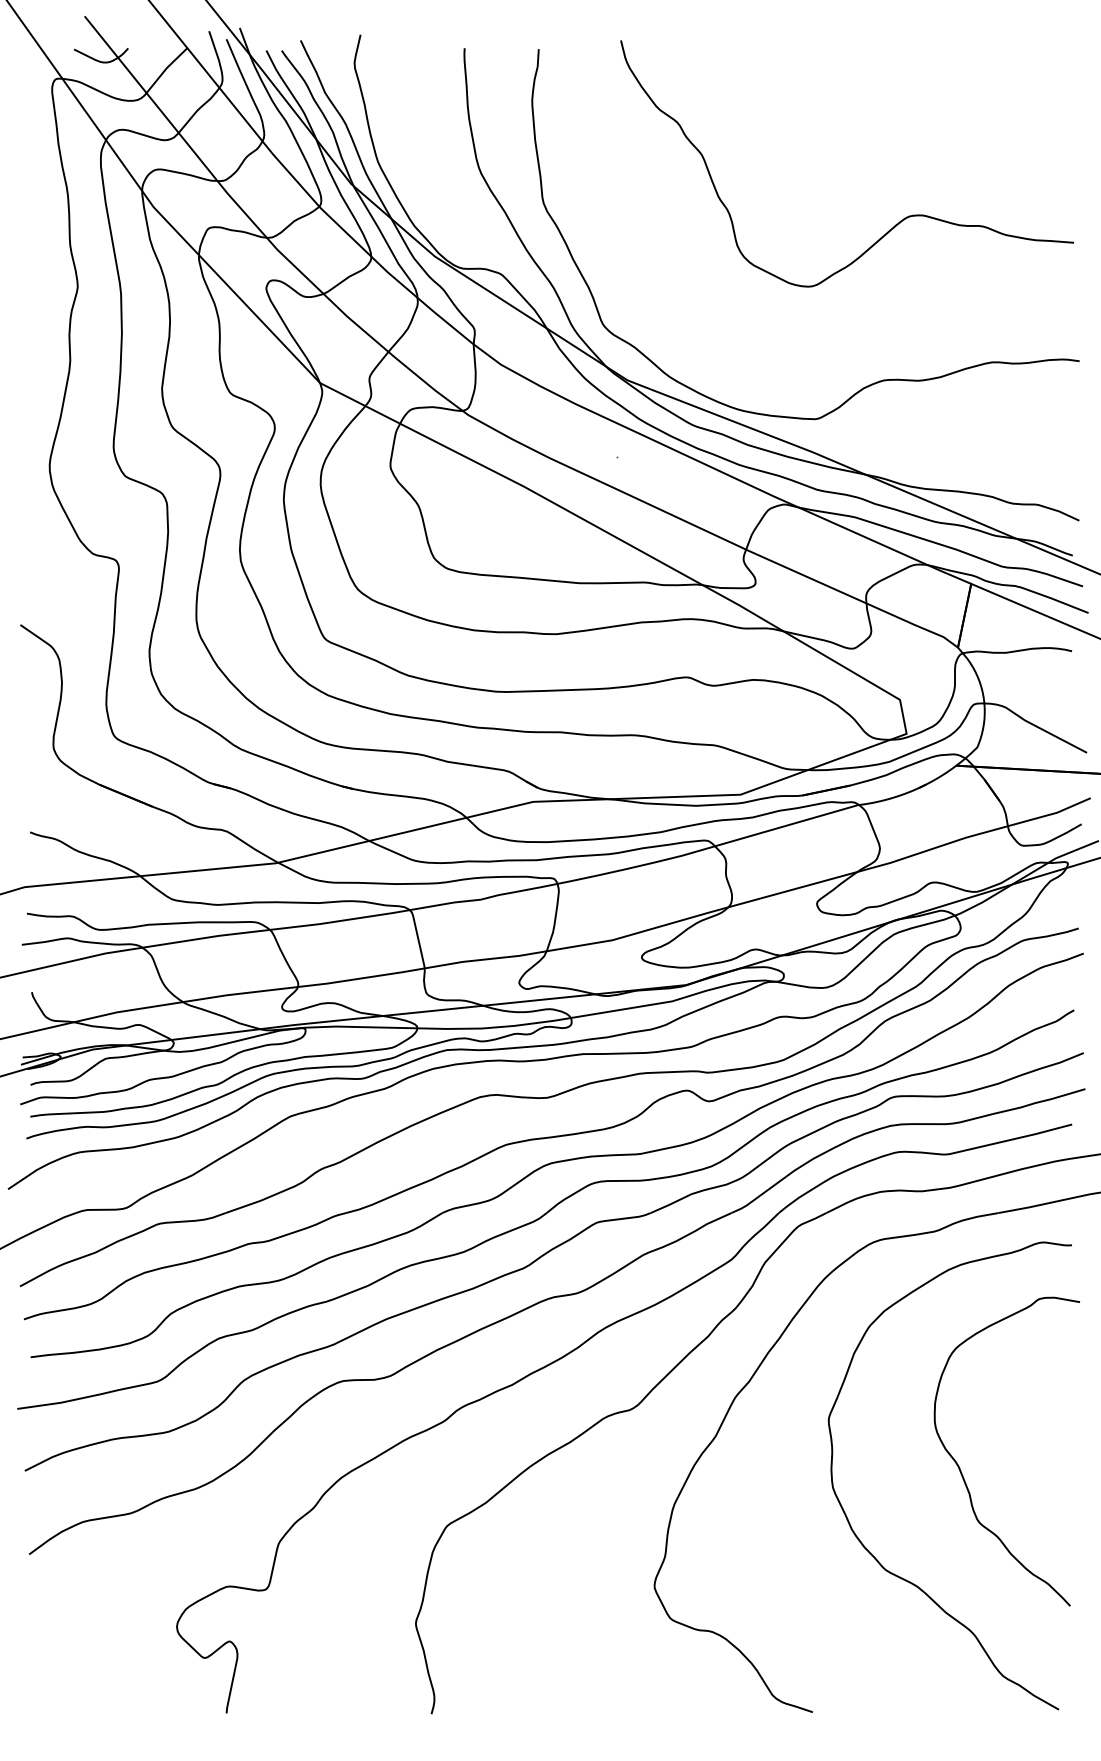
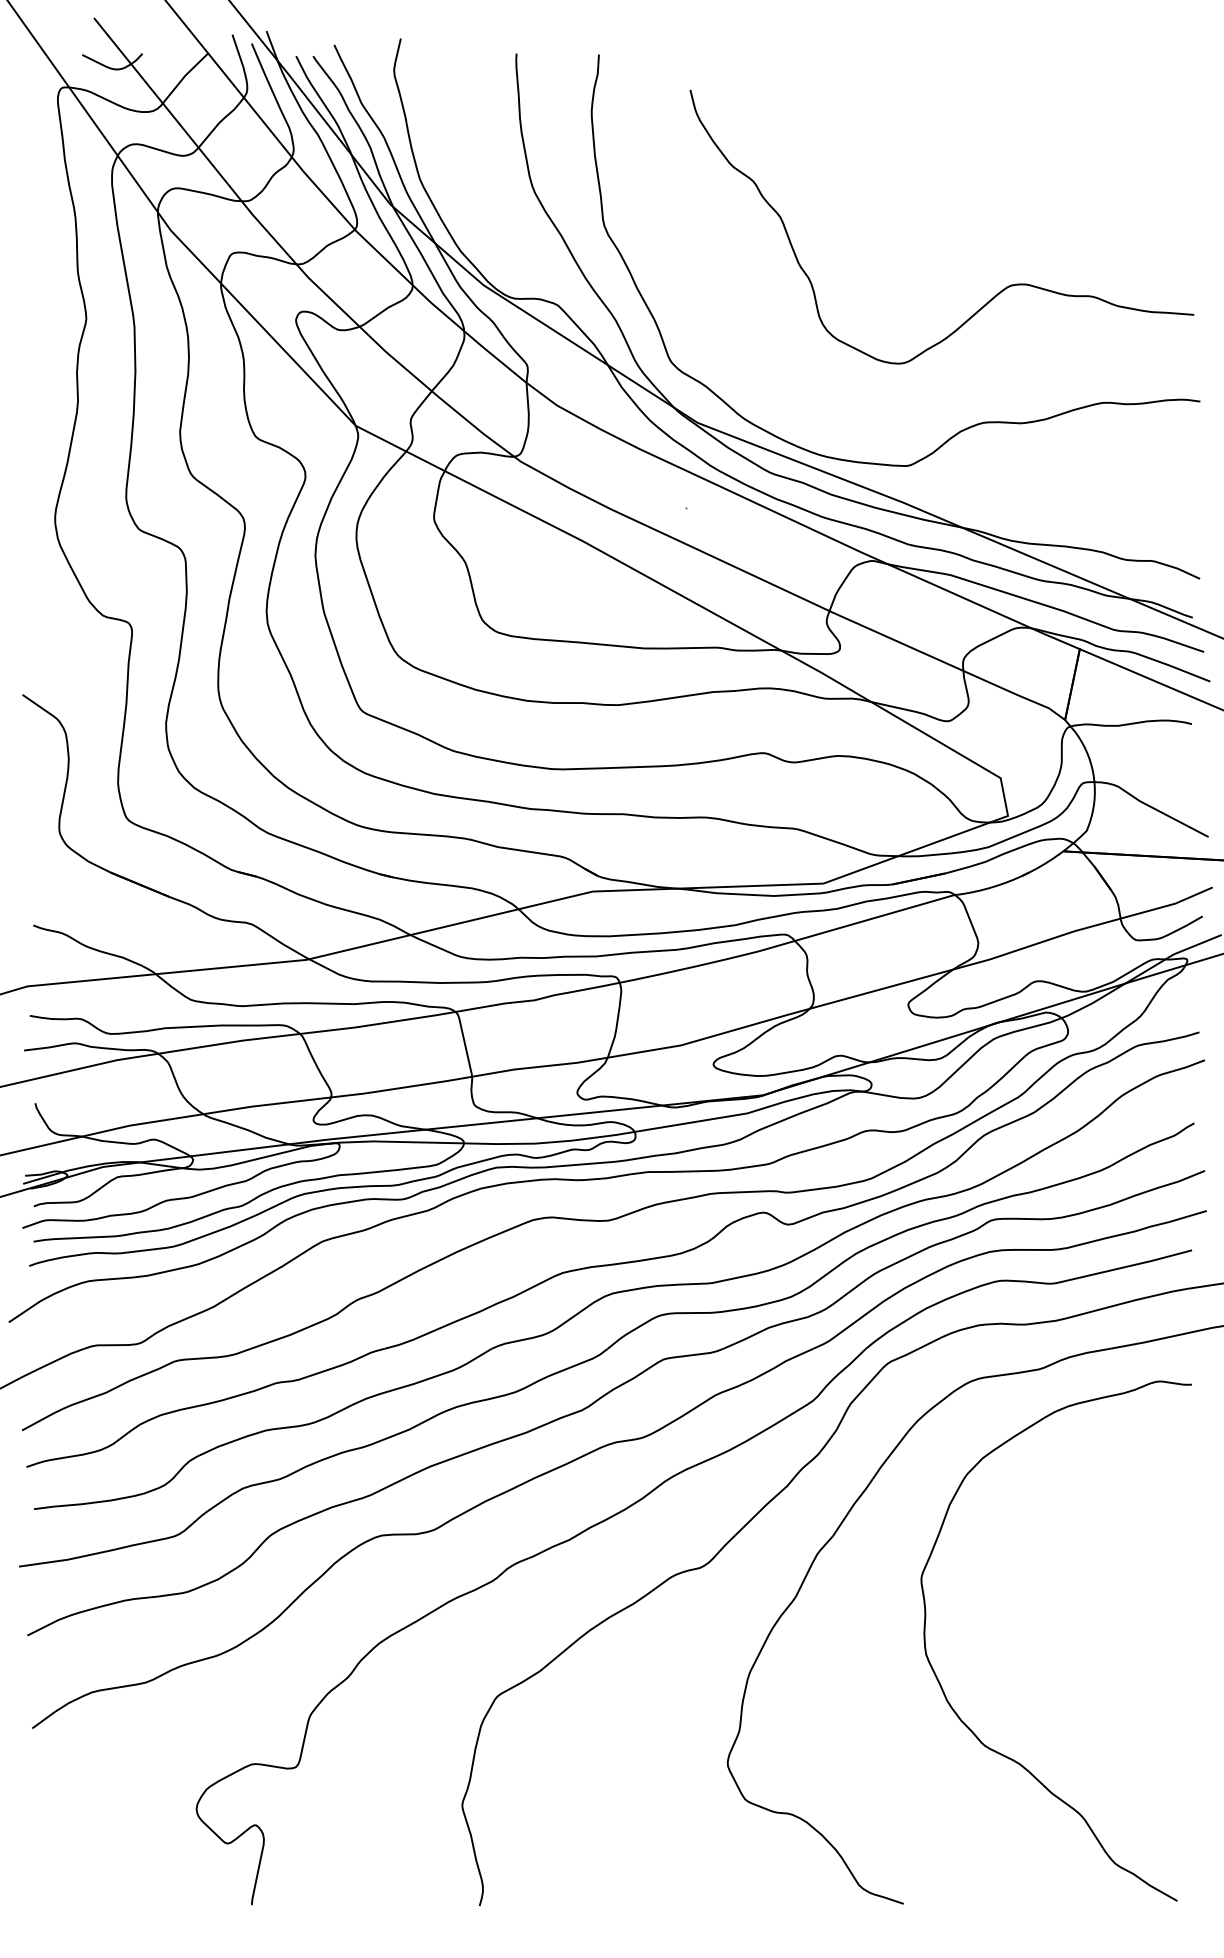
curve: (894, 225) -> (994, 295), moved
curve: (961, 1471) -> (1069, 1636), removed

